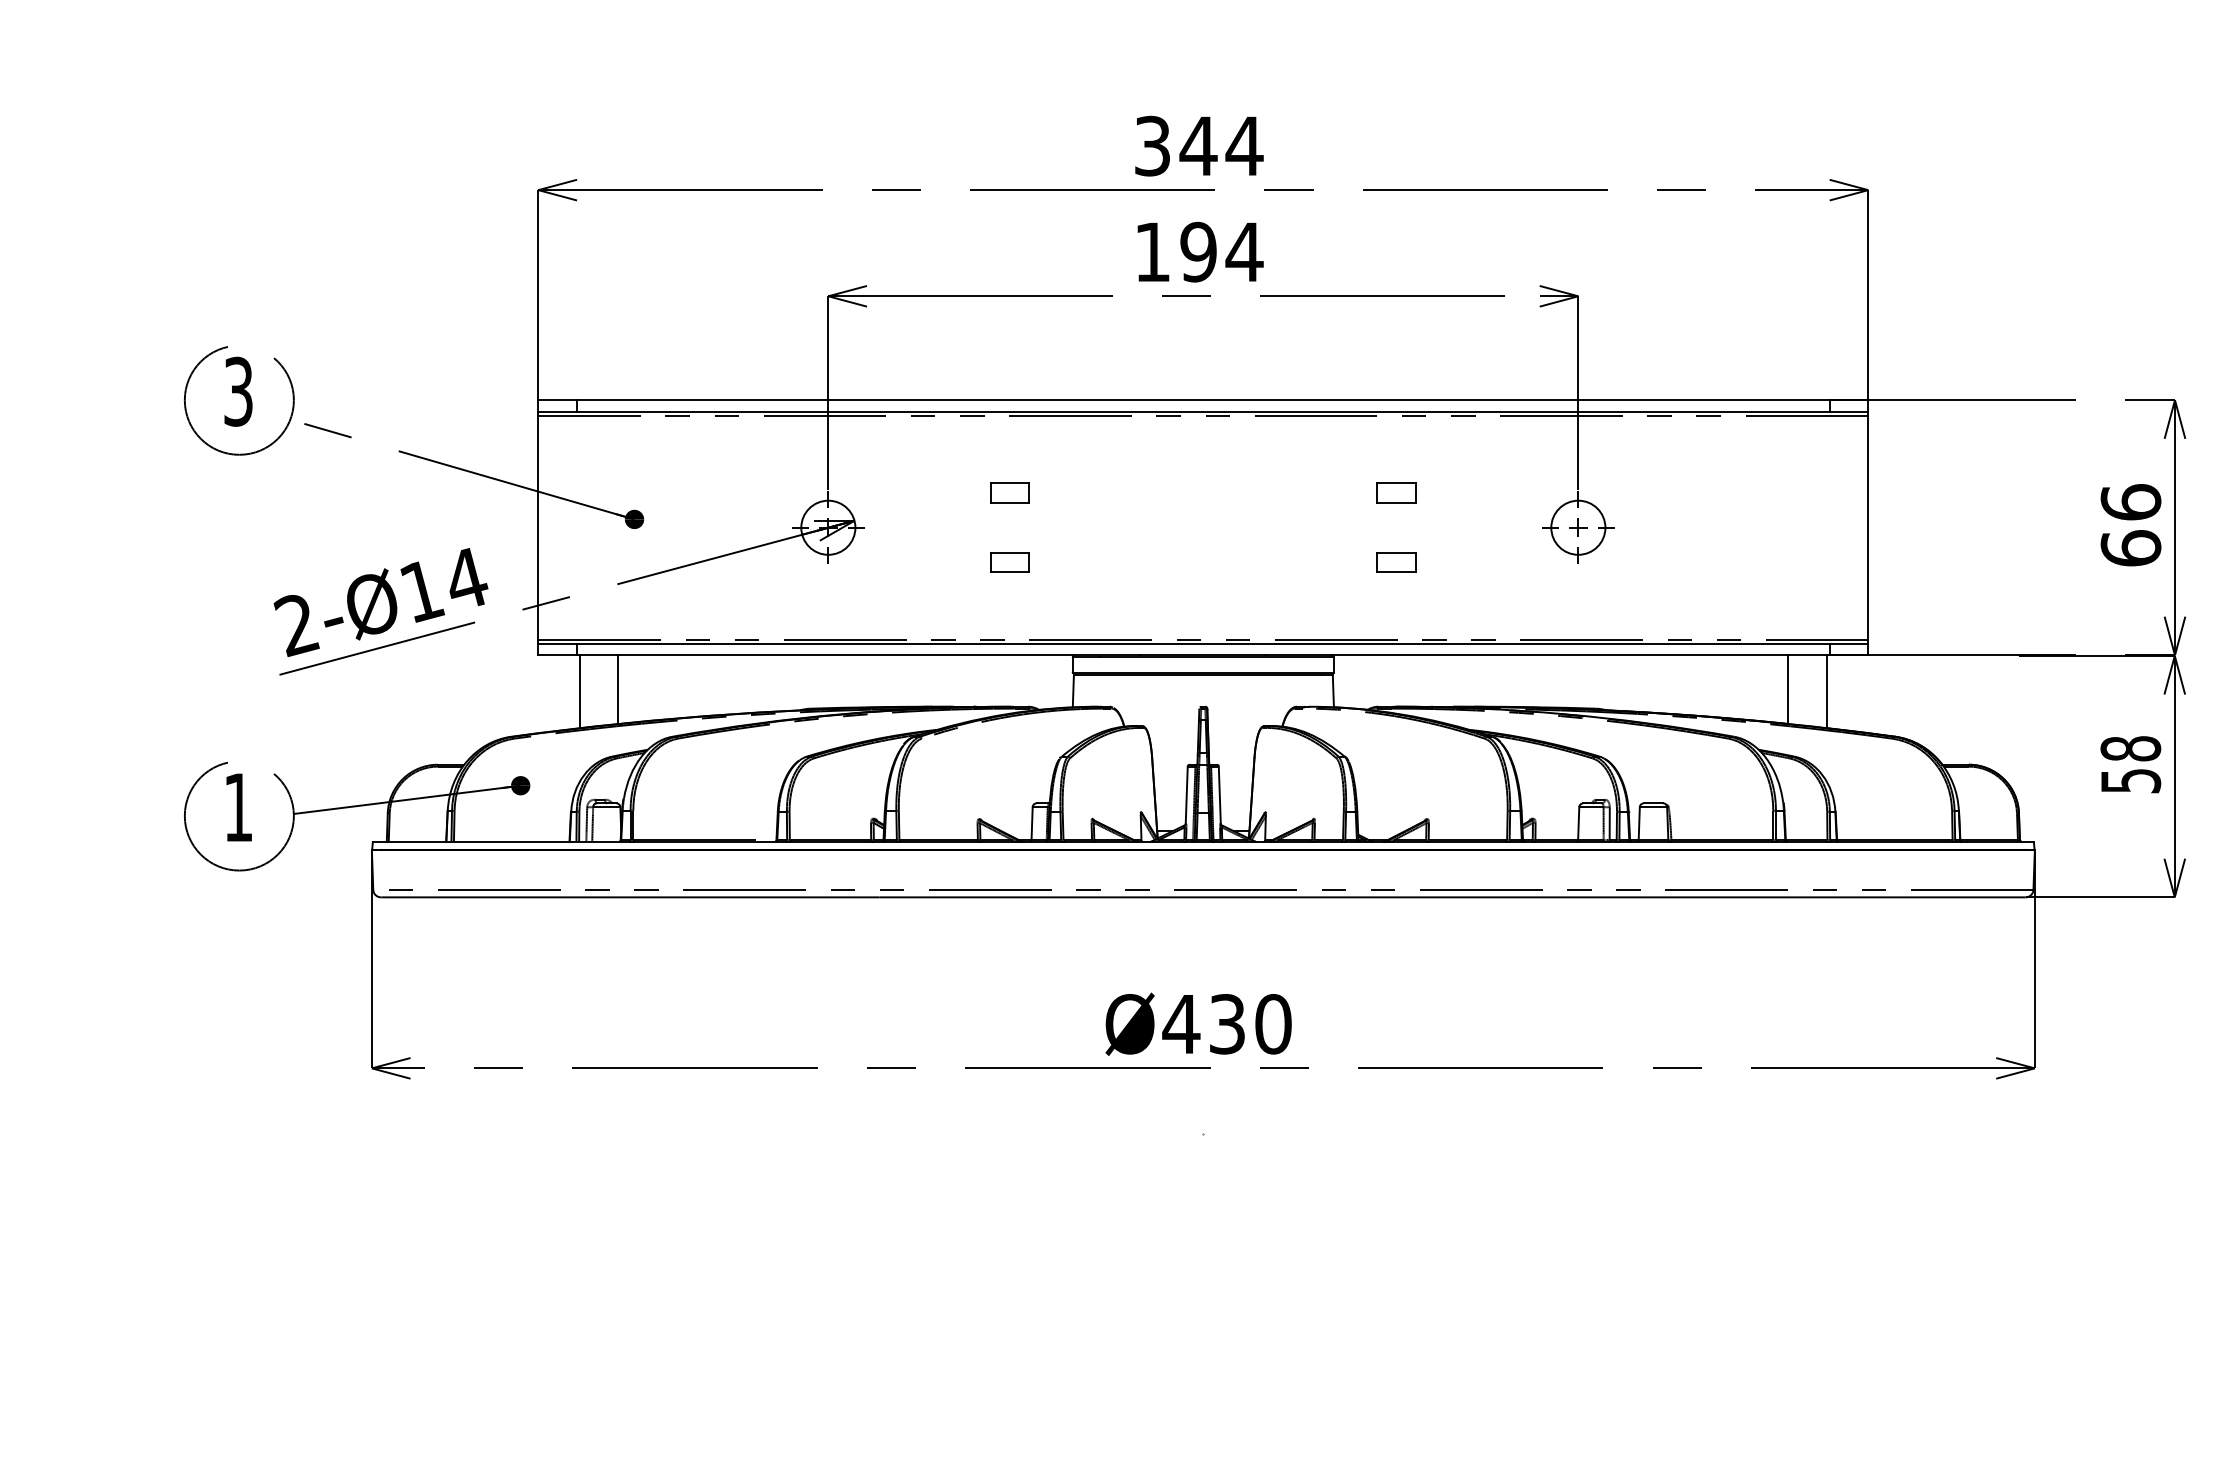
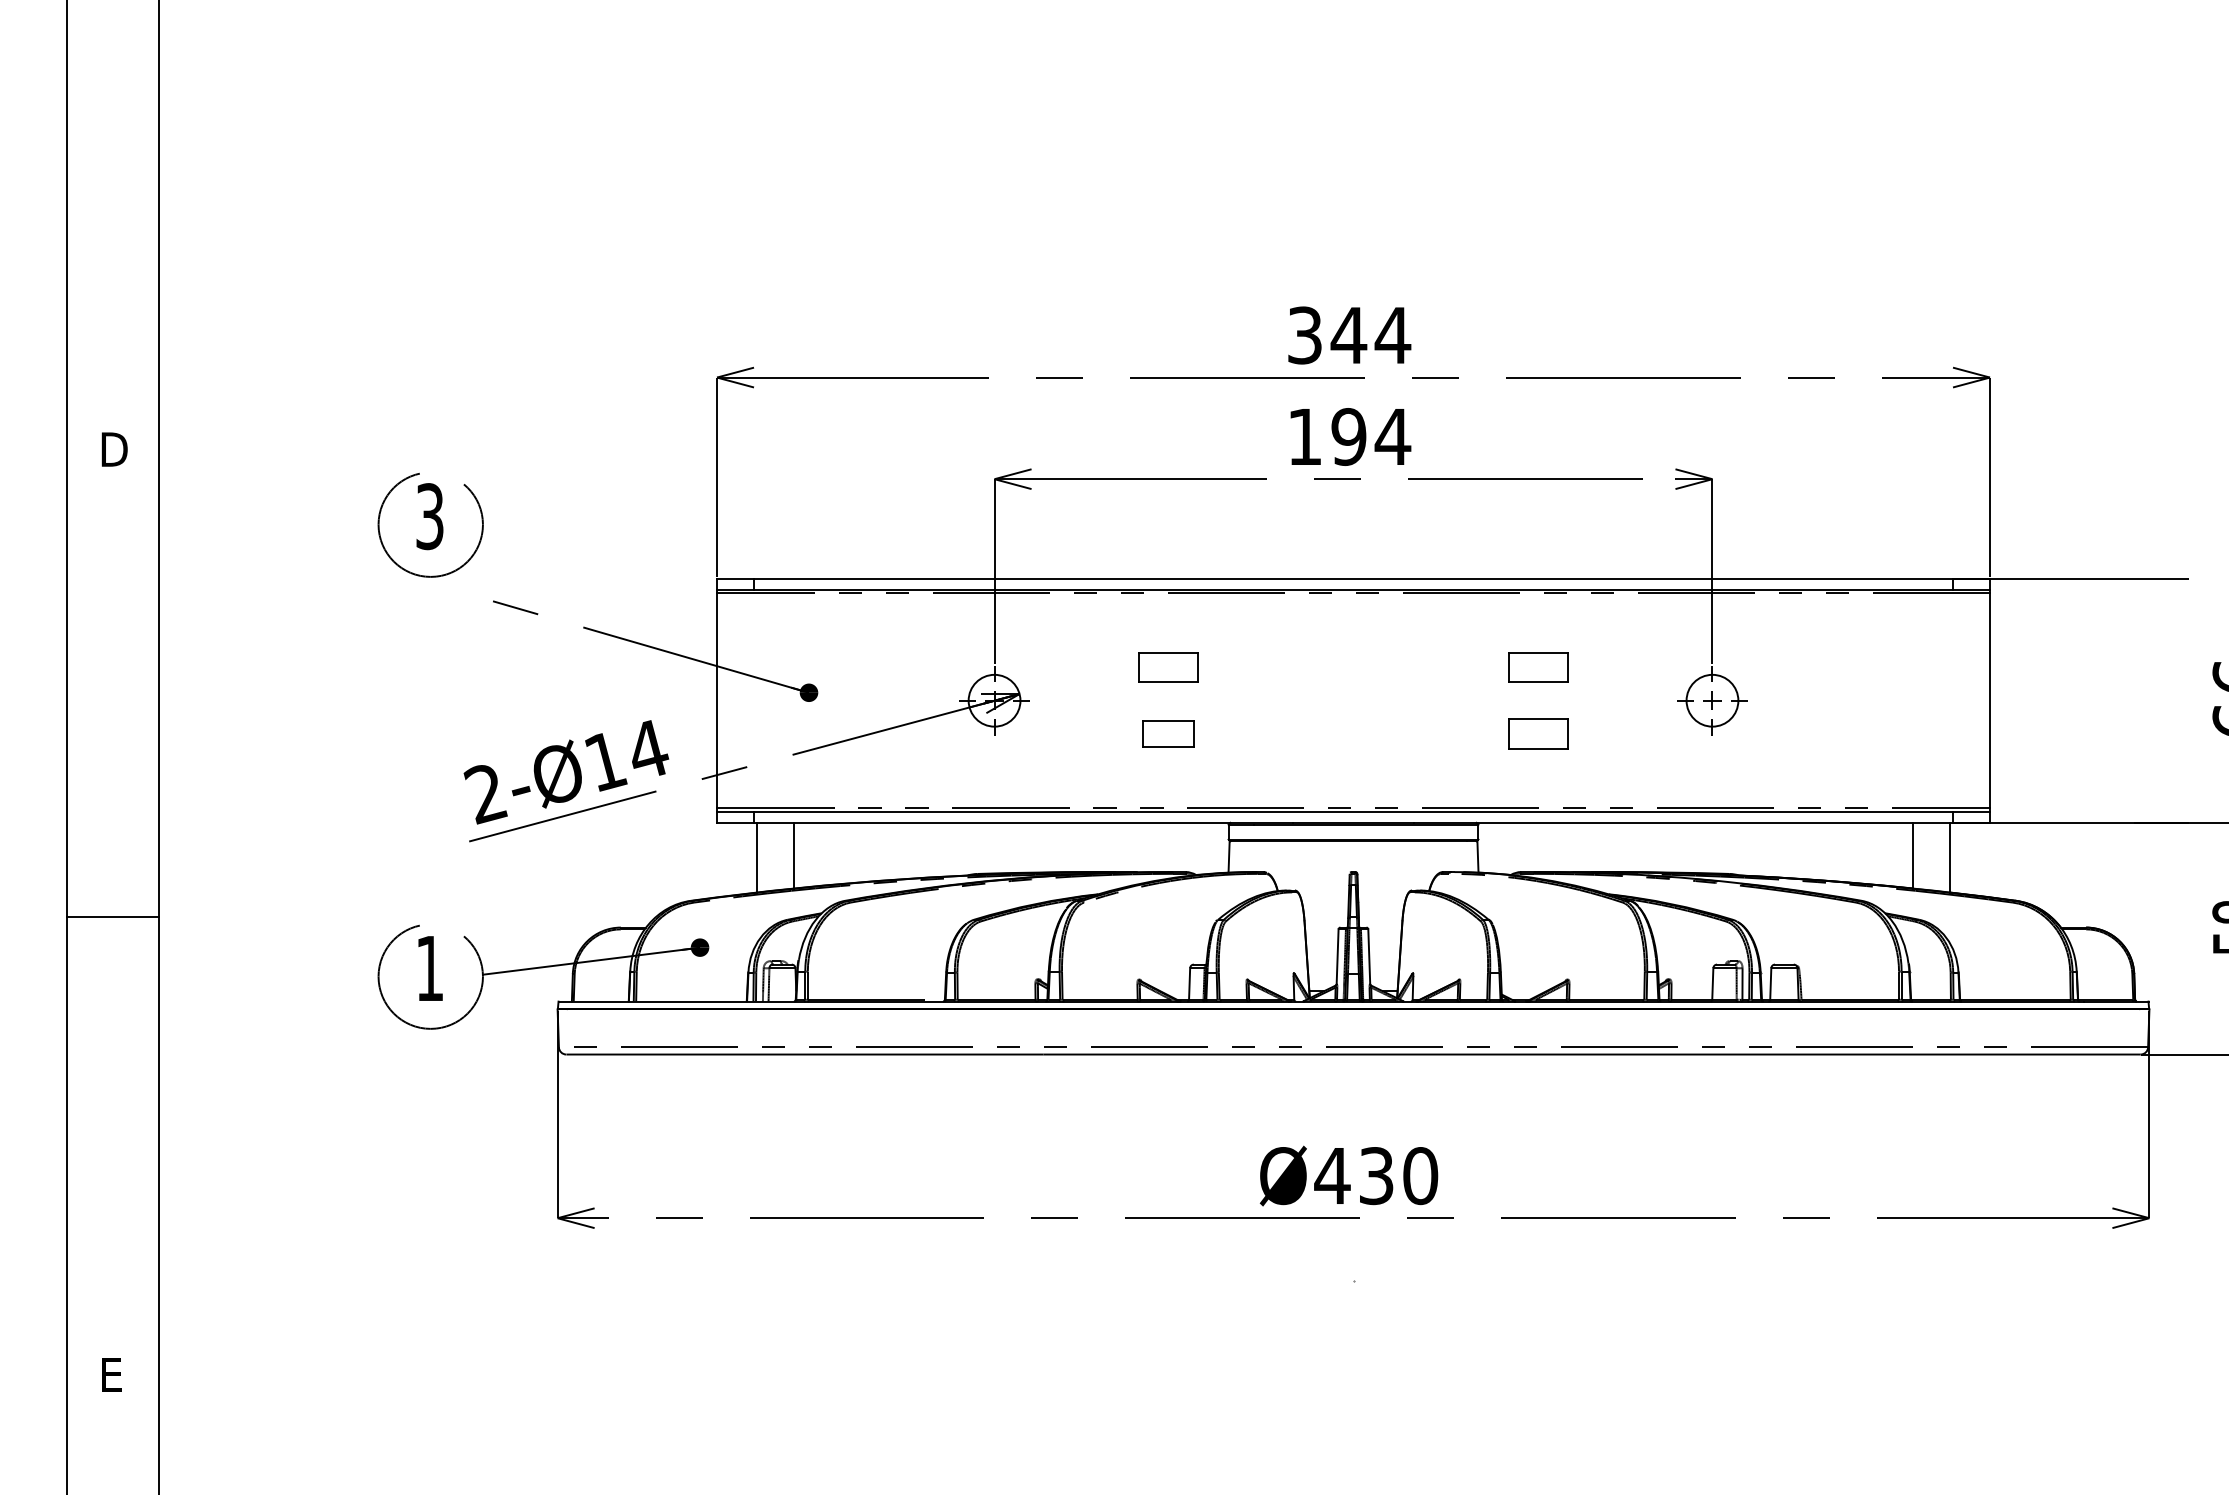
part: (239, 400) -> (430, 524), moved
part: (1010, 493) -> (1168, 667), size x1.6
part: (1396, 493) -> (1538, 667), size x1.6
part: (1010, 561) -> (1168, 733), size x1.4
part: (1396, 561) -> (1538, 733), size x1.6

